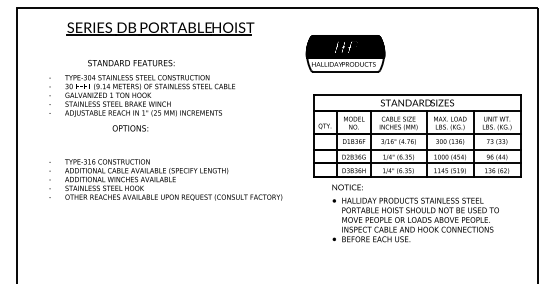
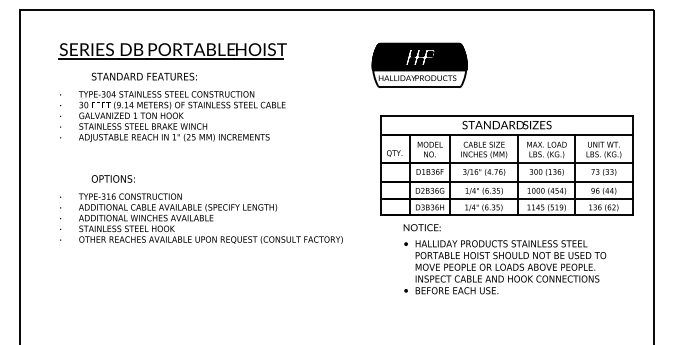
part: (160, 29) -> (172, 51), moved
text: (130, 62) -> (143, 76), moved
text: (129, 128) -> (112, 178), moved

